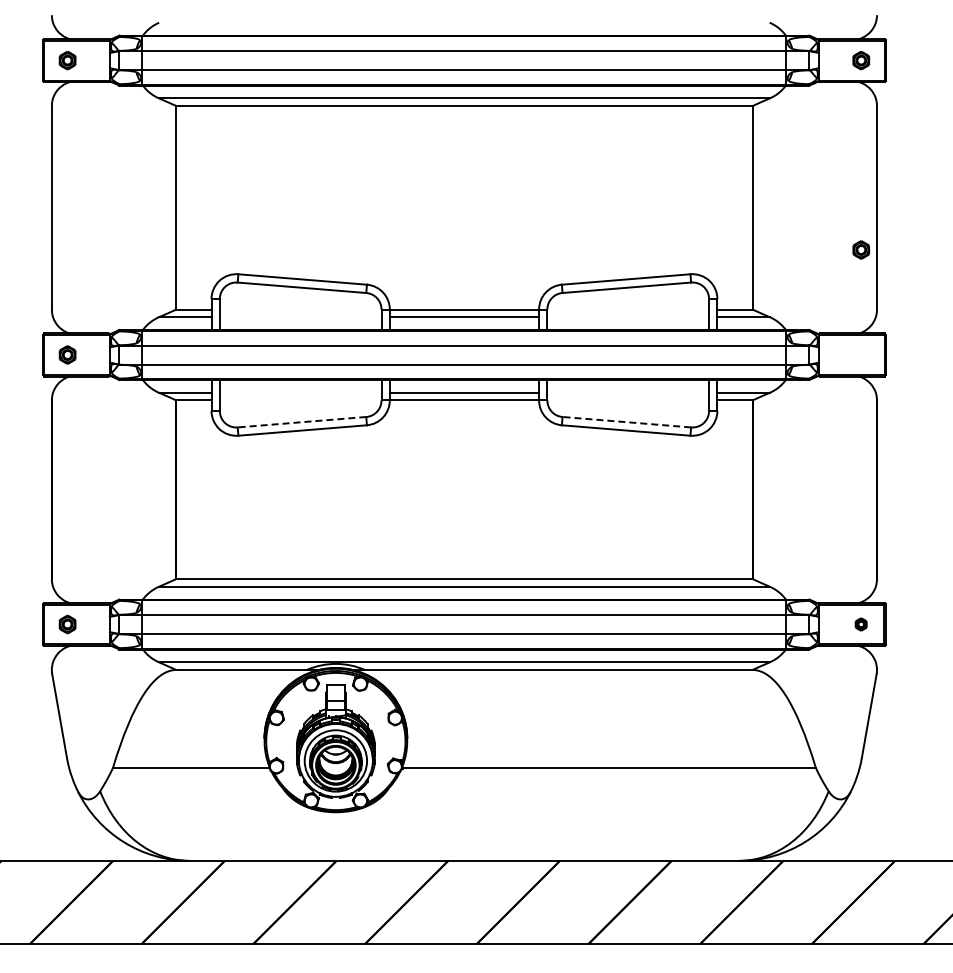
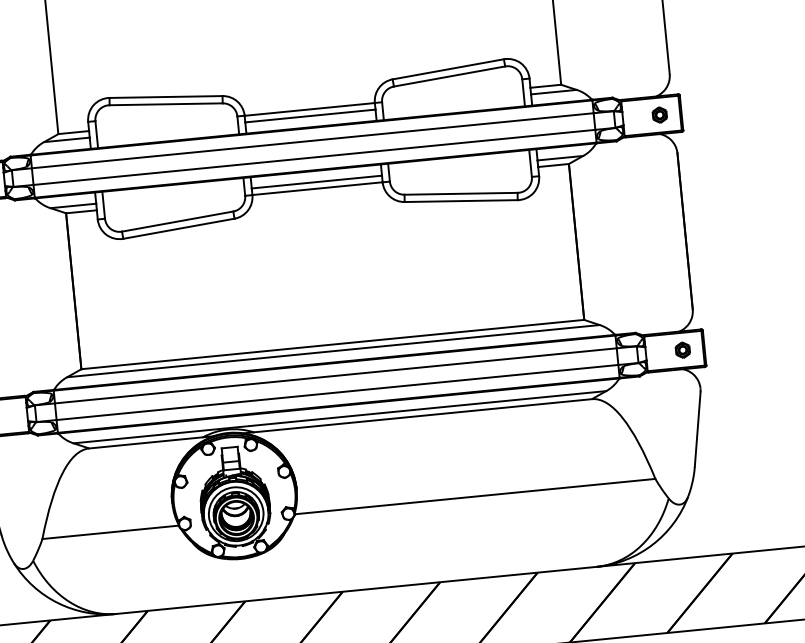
part: (861, 249) -> (659, 114), moved
line: (301, 422) -> (177, 221), dashed -> solid
line: (626, 422) -> (460, 194), dashed -> solid
part: (860, 624) -> (682, 350), size x1.43

